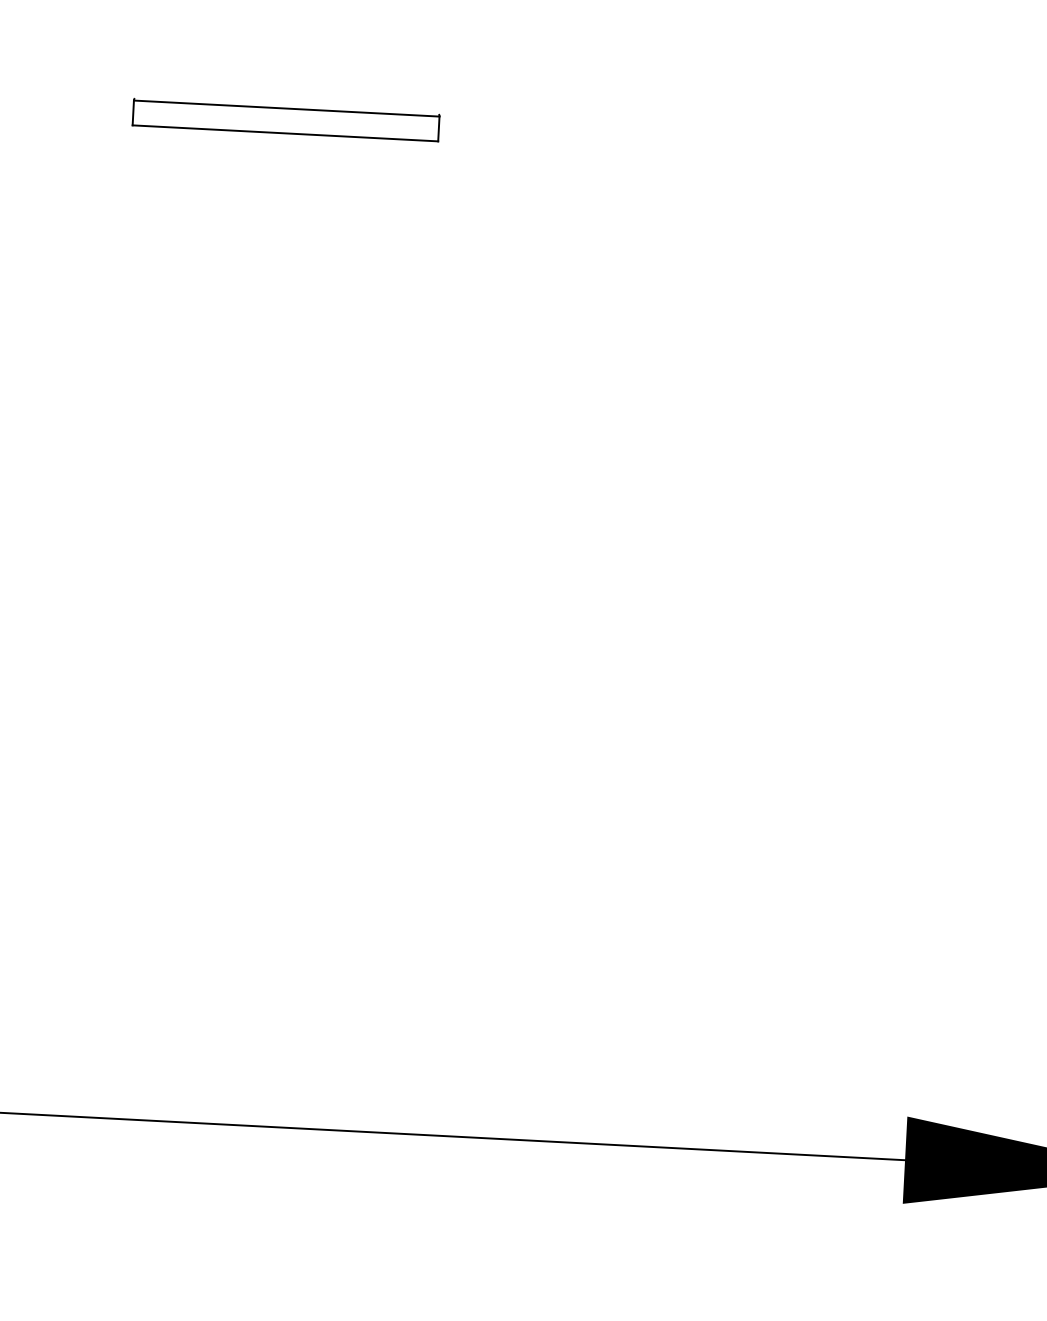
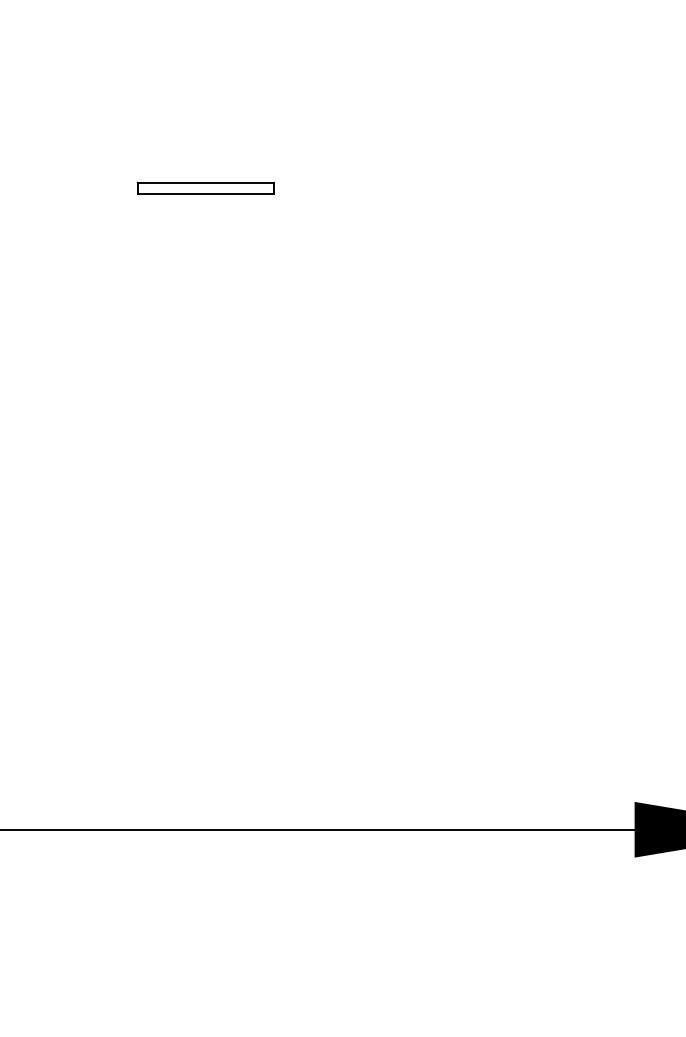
part: (285, 120) -> (205, 188), size x0.7

